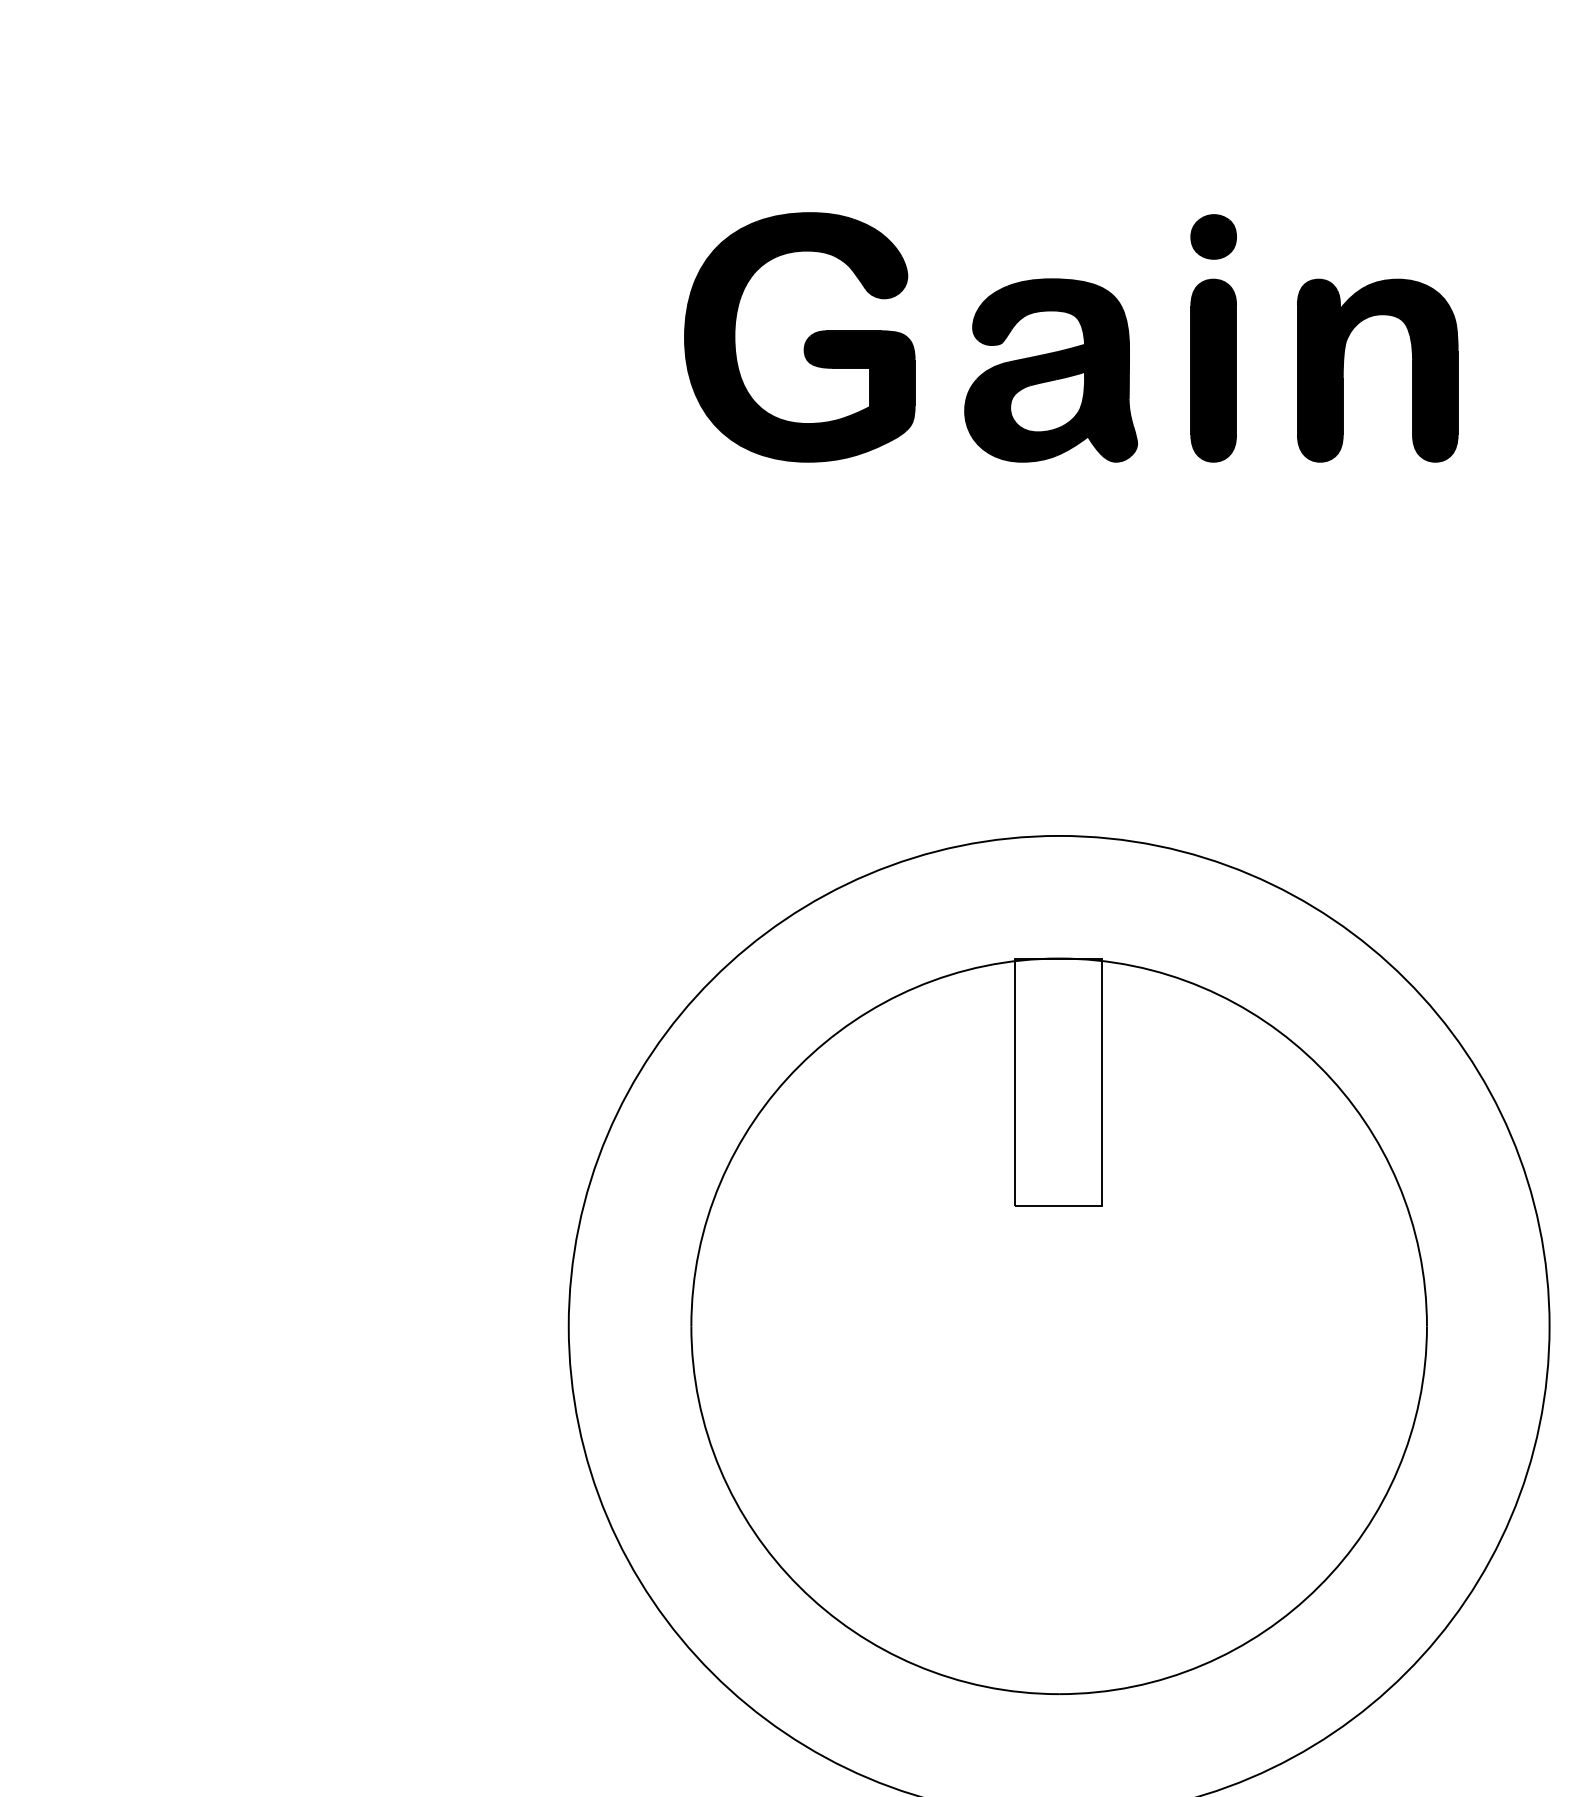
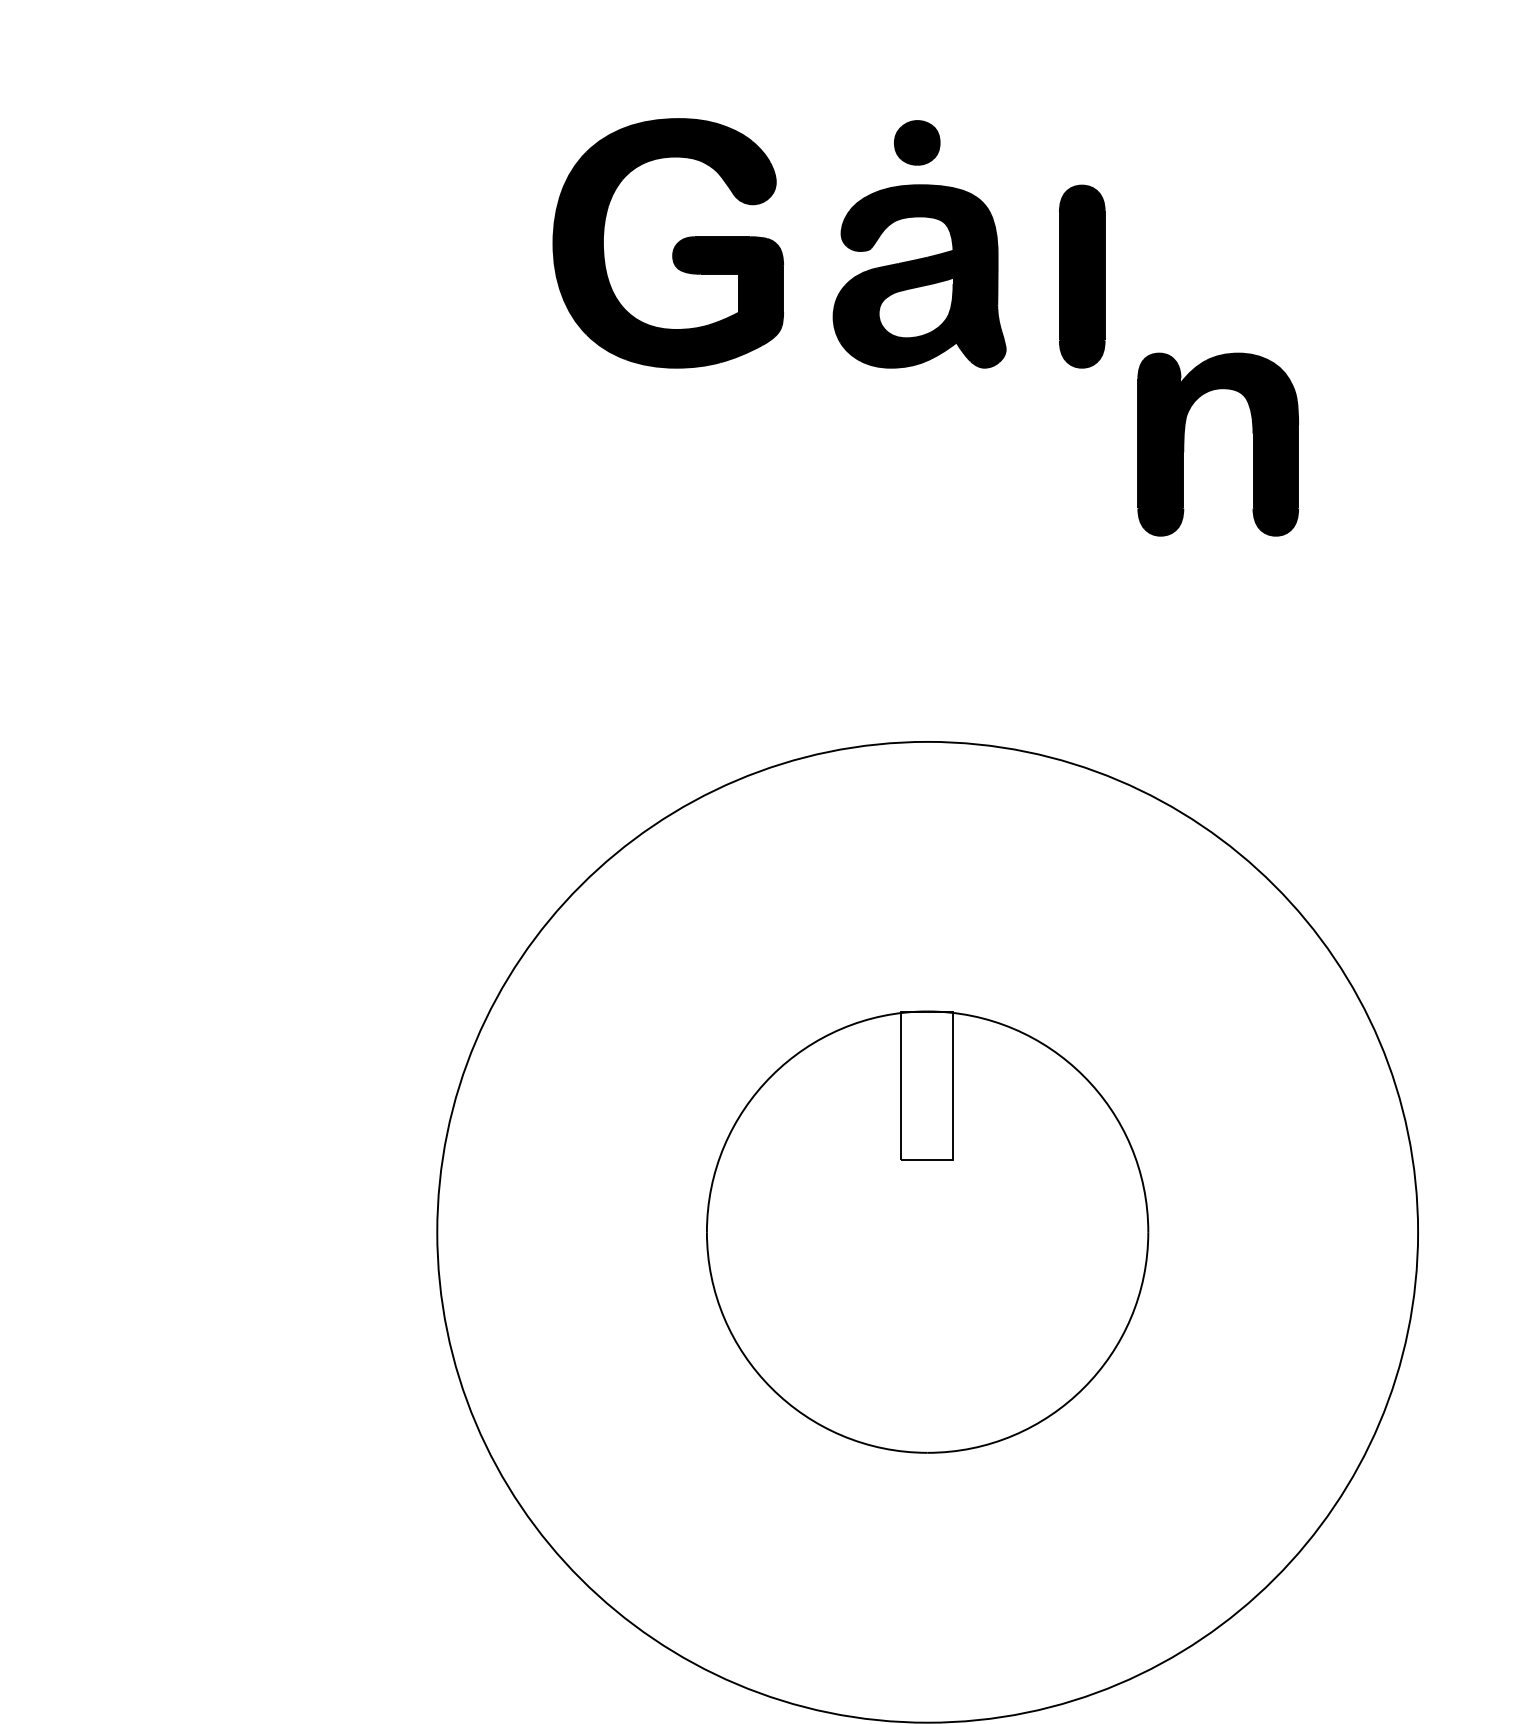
part: (1213, 236) -> (917, 142), moved
part: (1343, 370) -> (1184, 444), moved
part: (1058, 1325) -> (927, 1231), size x0.6

